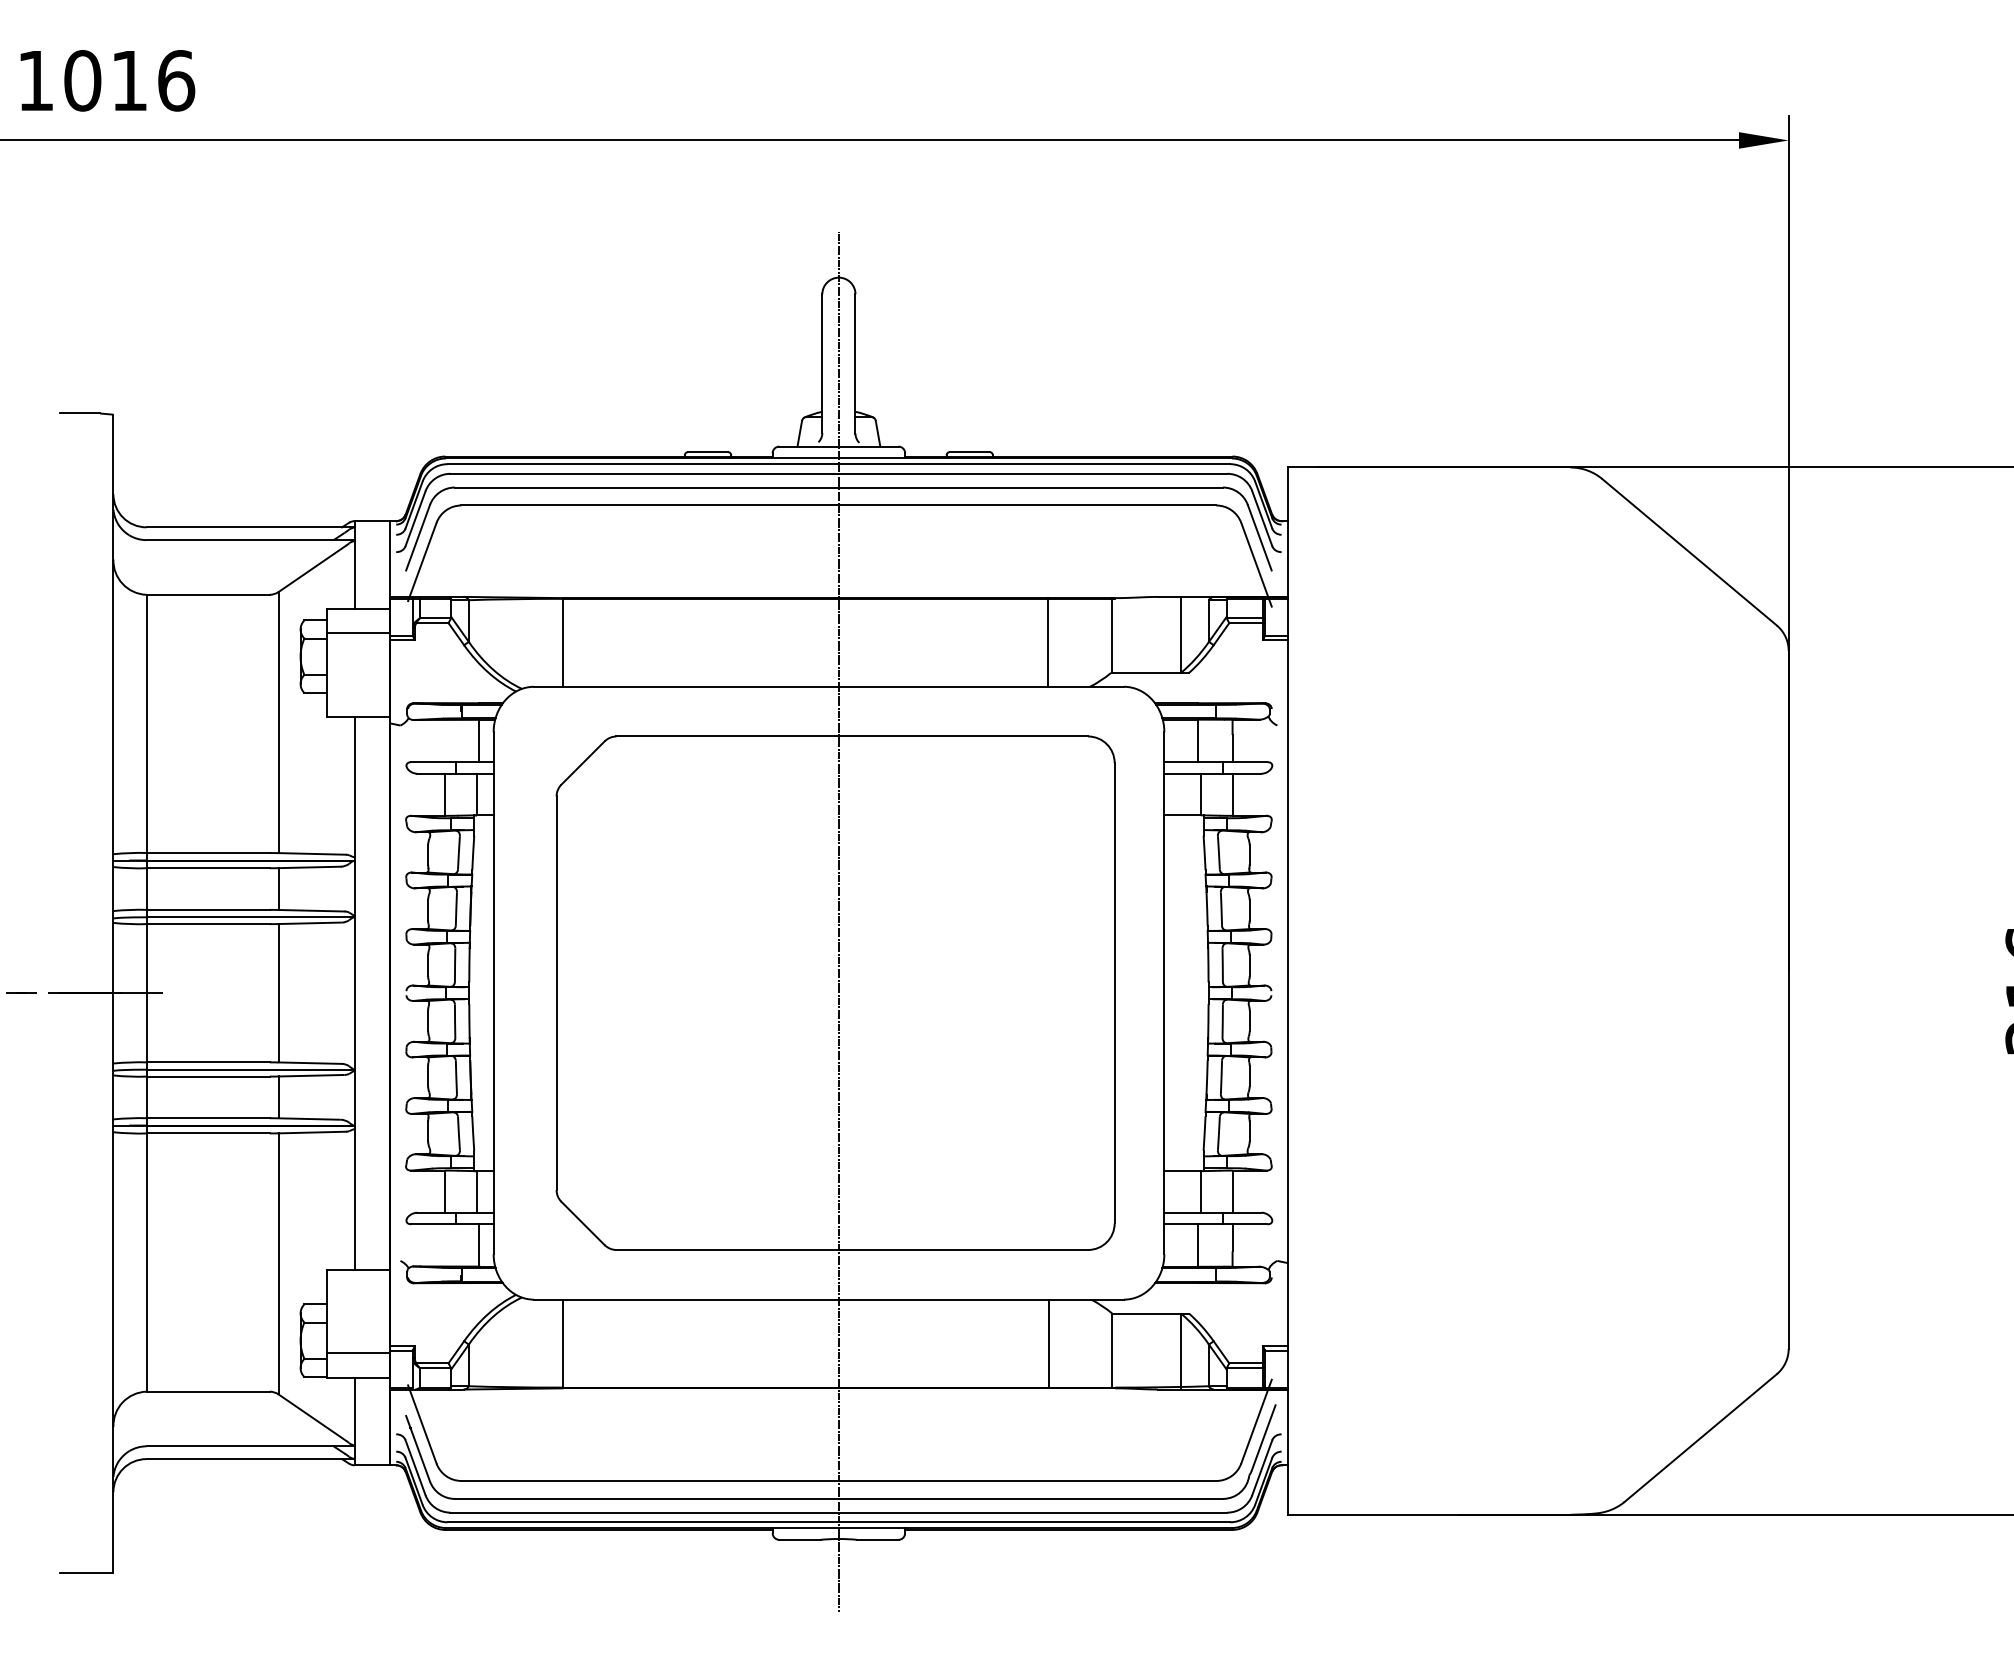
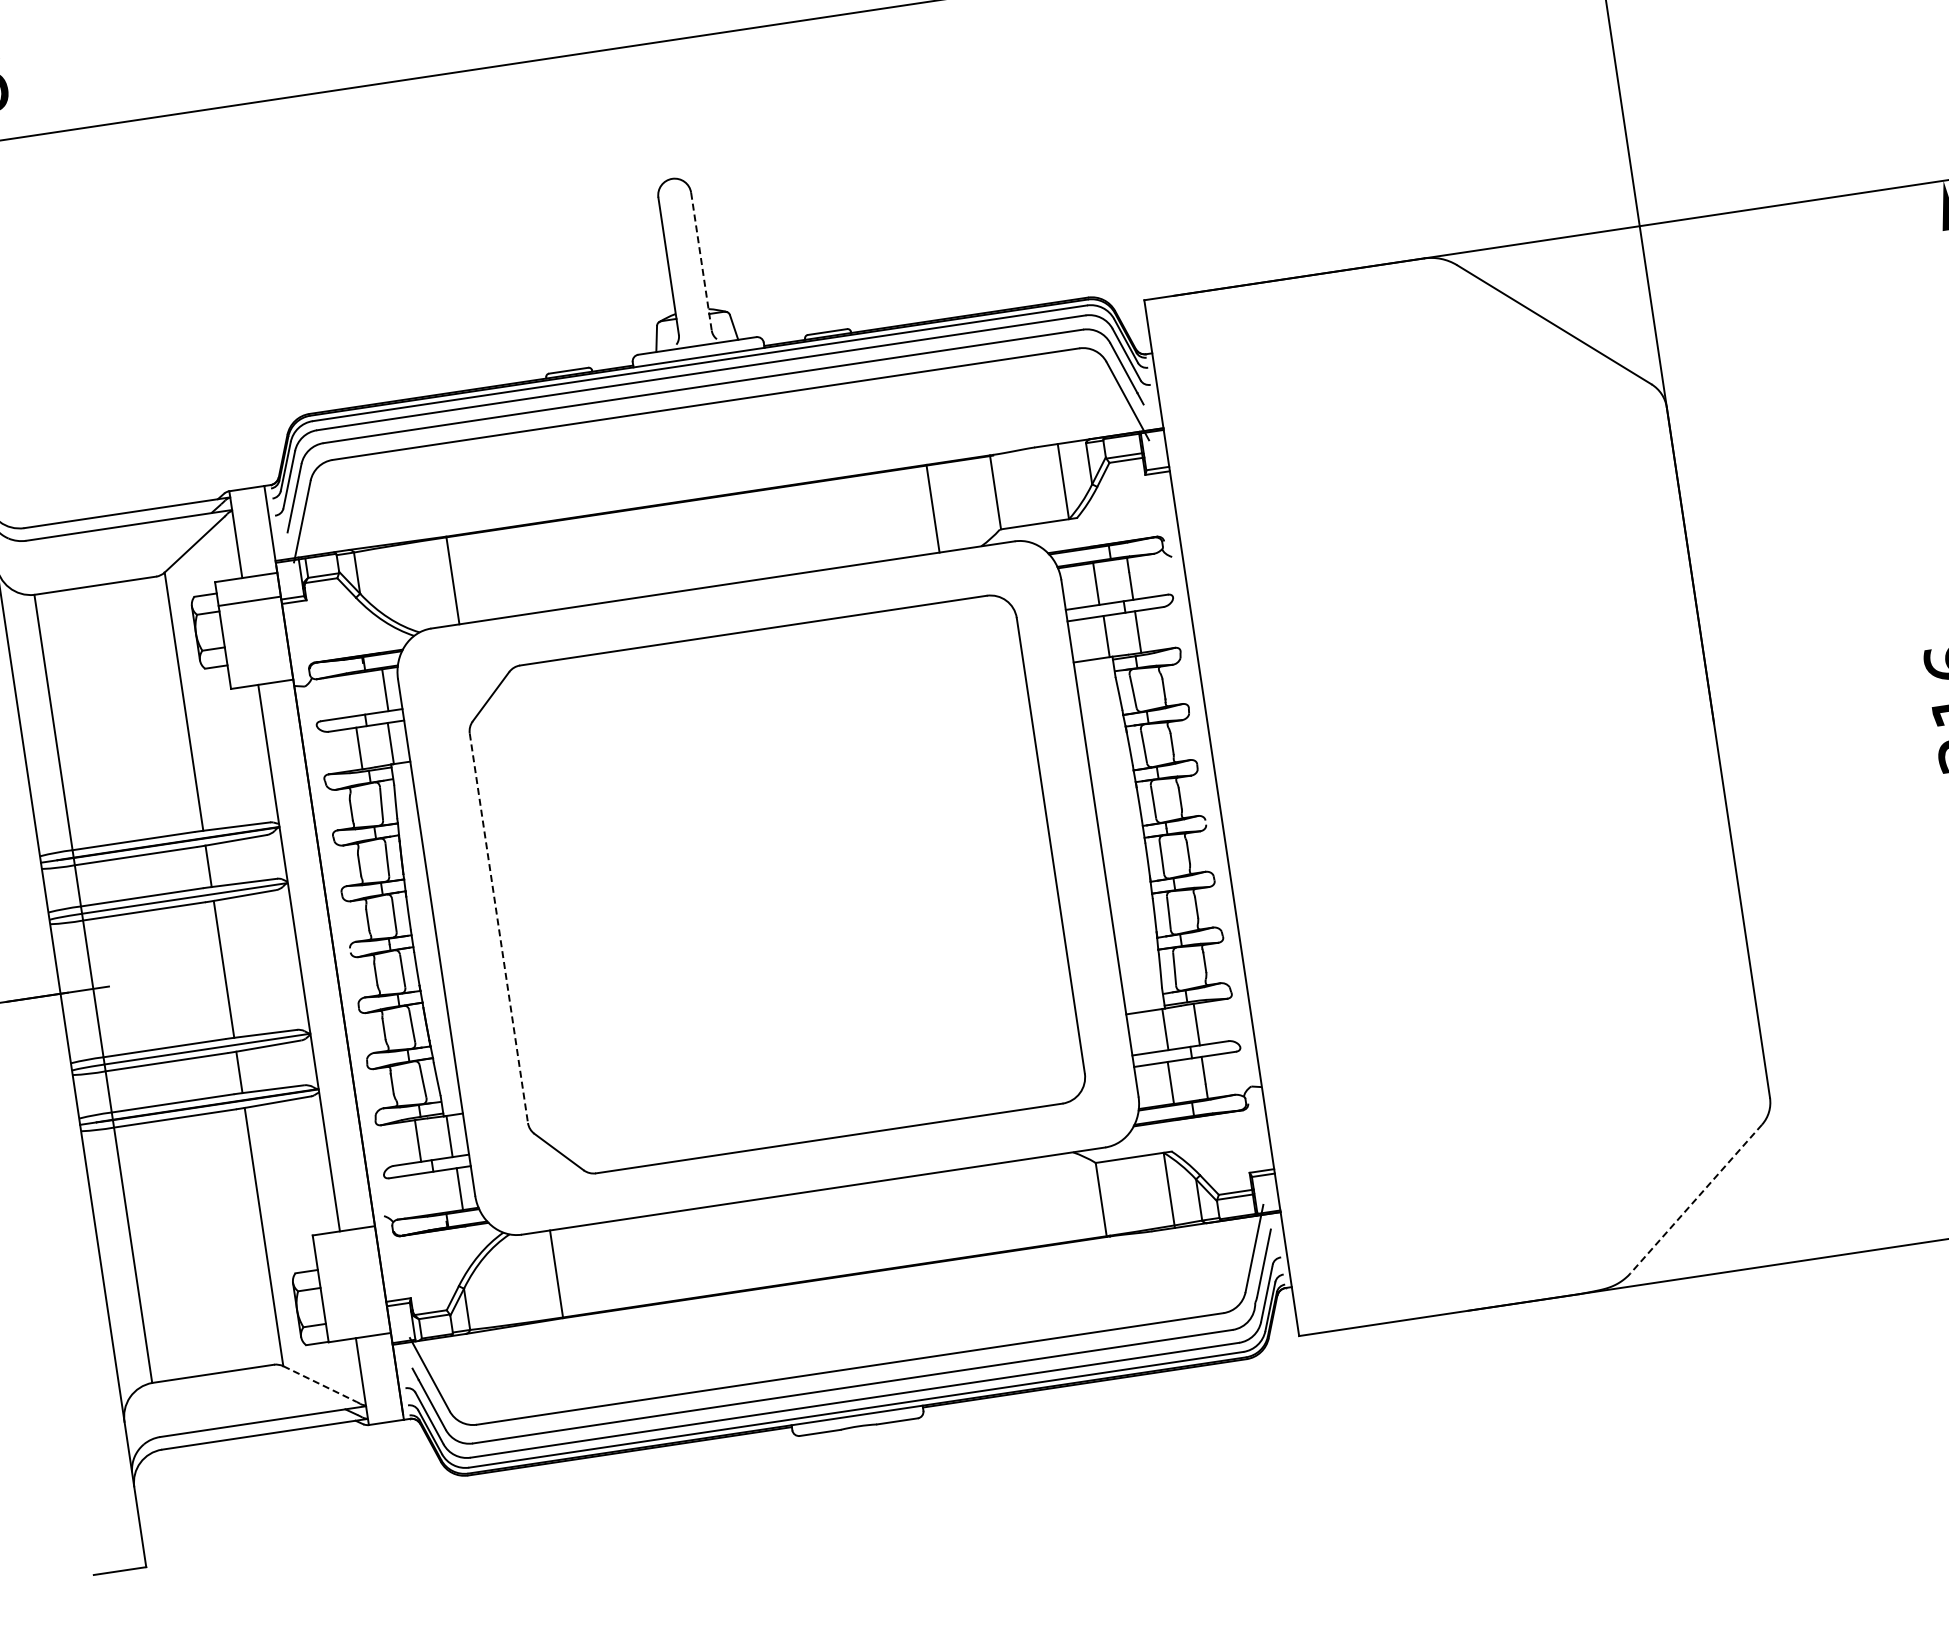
line: (855, 363) -> (701, 261), solid -> dashed
line: (838, 921) -> (767, 815), removed
line: (556, 993) -> (498, 928), solid -> dashed
line: (1049, 1343) -> (1038, 1201), removed
line: (358, 1353) -> (356, 1313), removed
line: (312, 1417) -> (320, 1383), solid -> dashed
line: (1700, 1438) -> (1696, 1199), solid -> dashed

